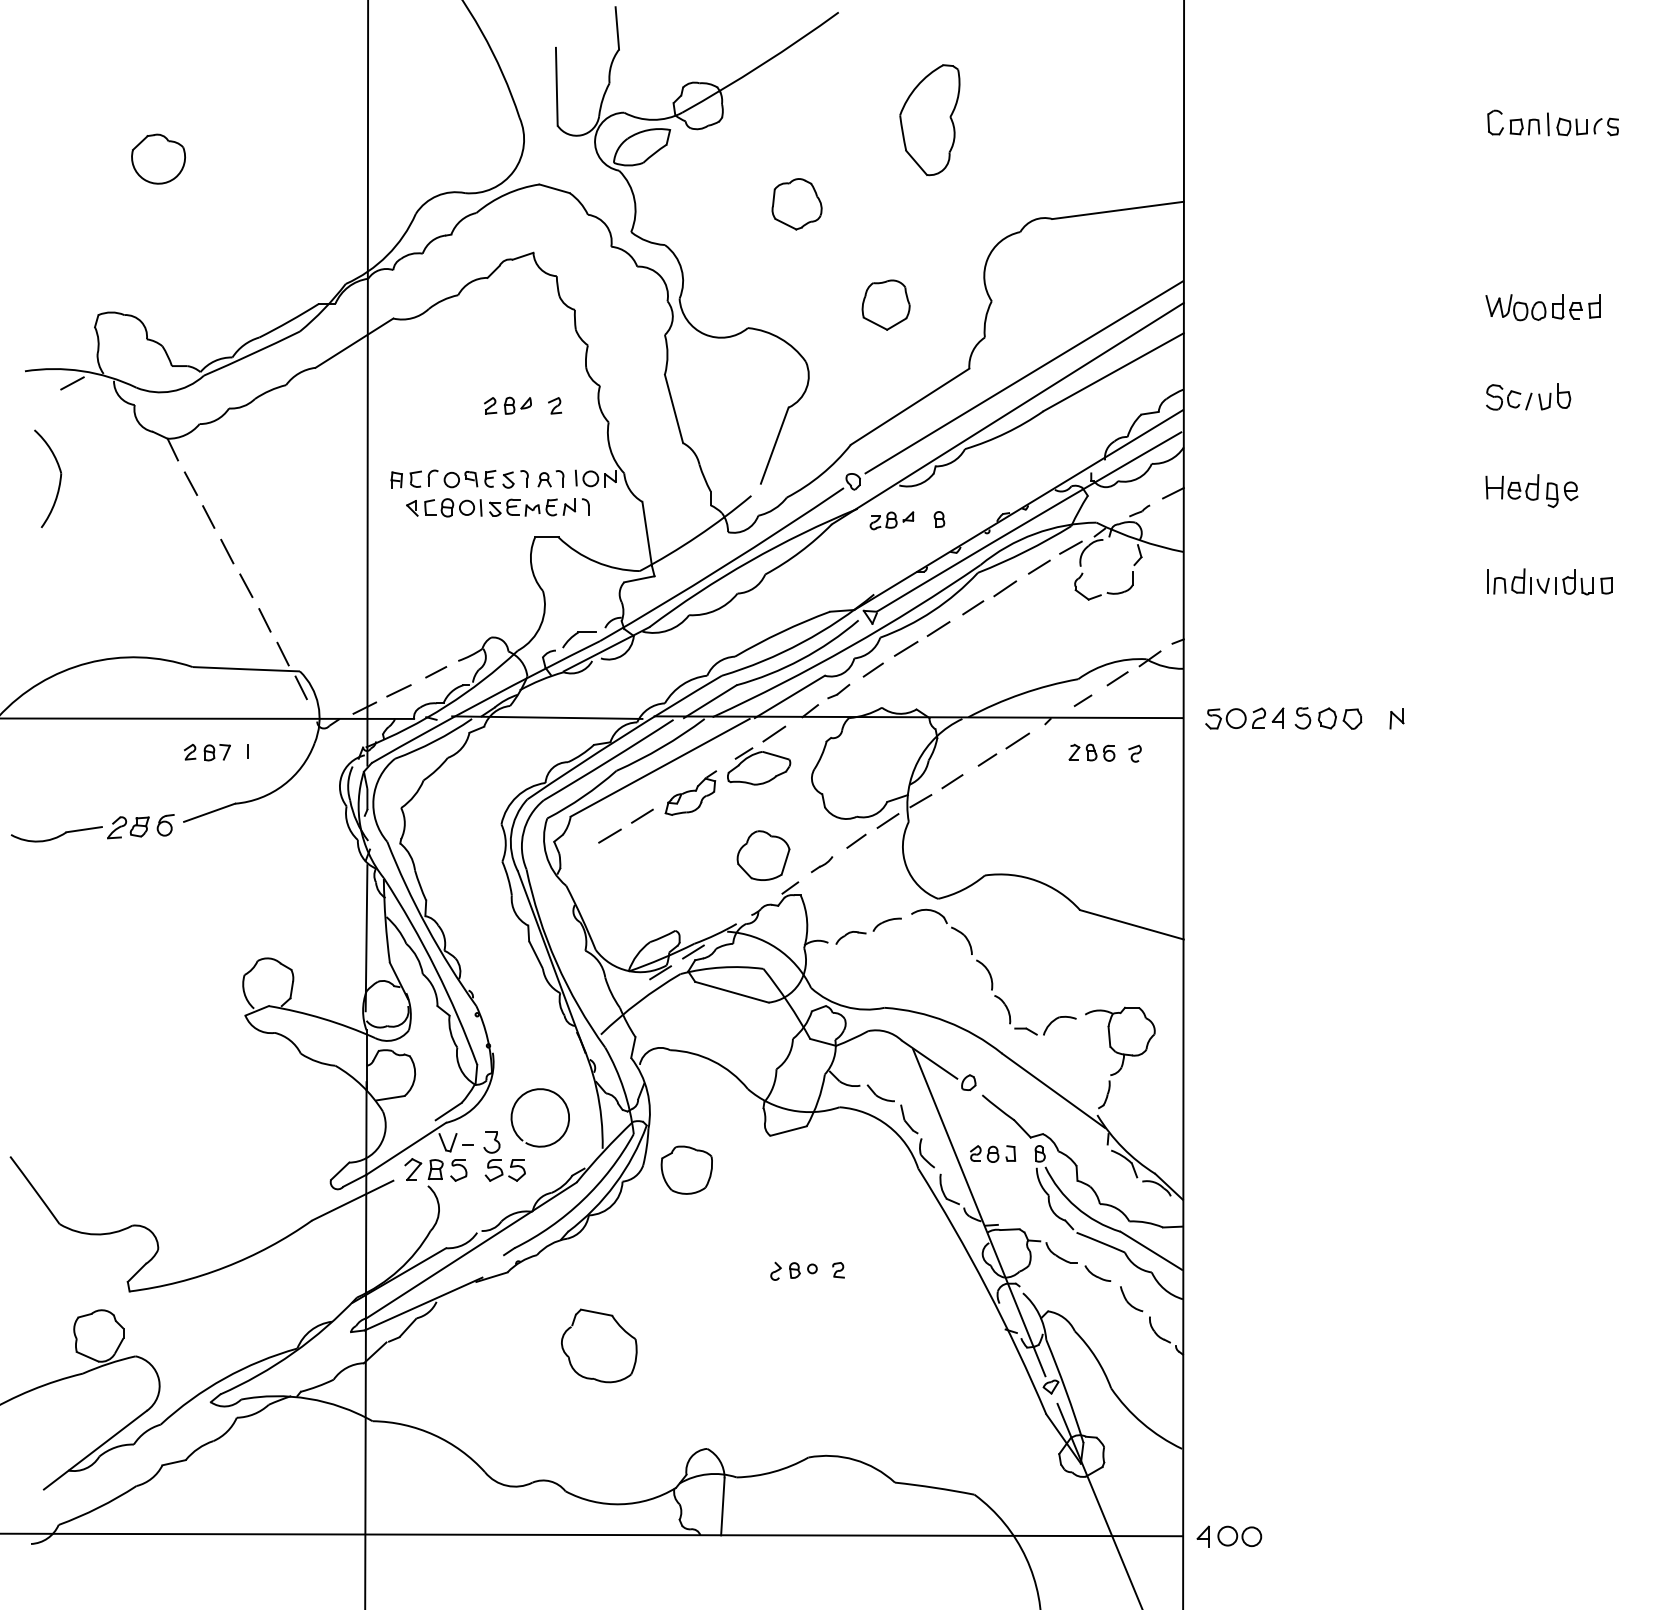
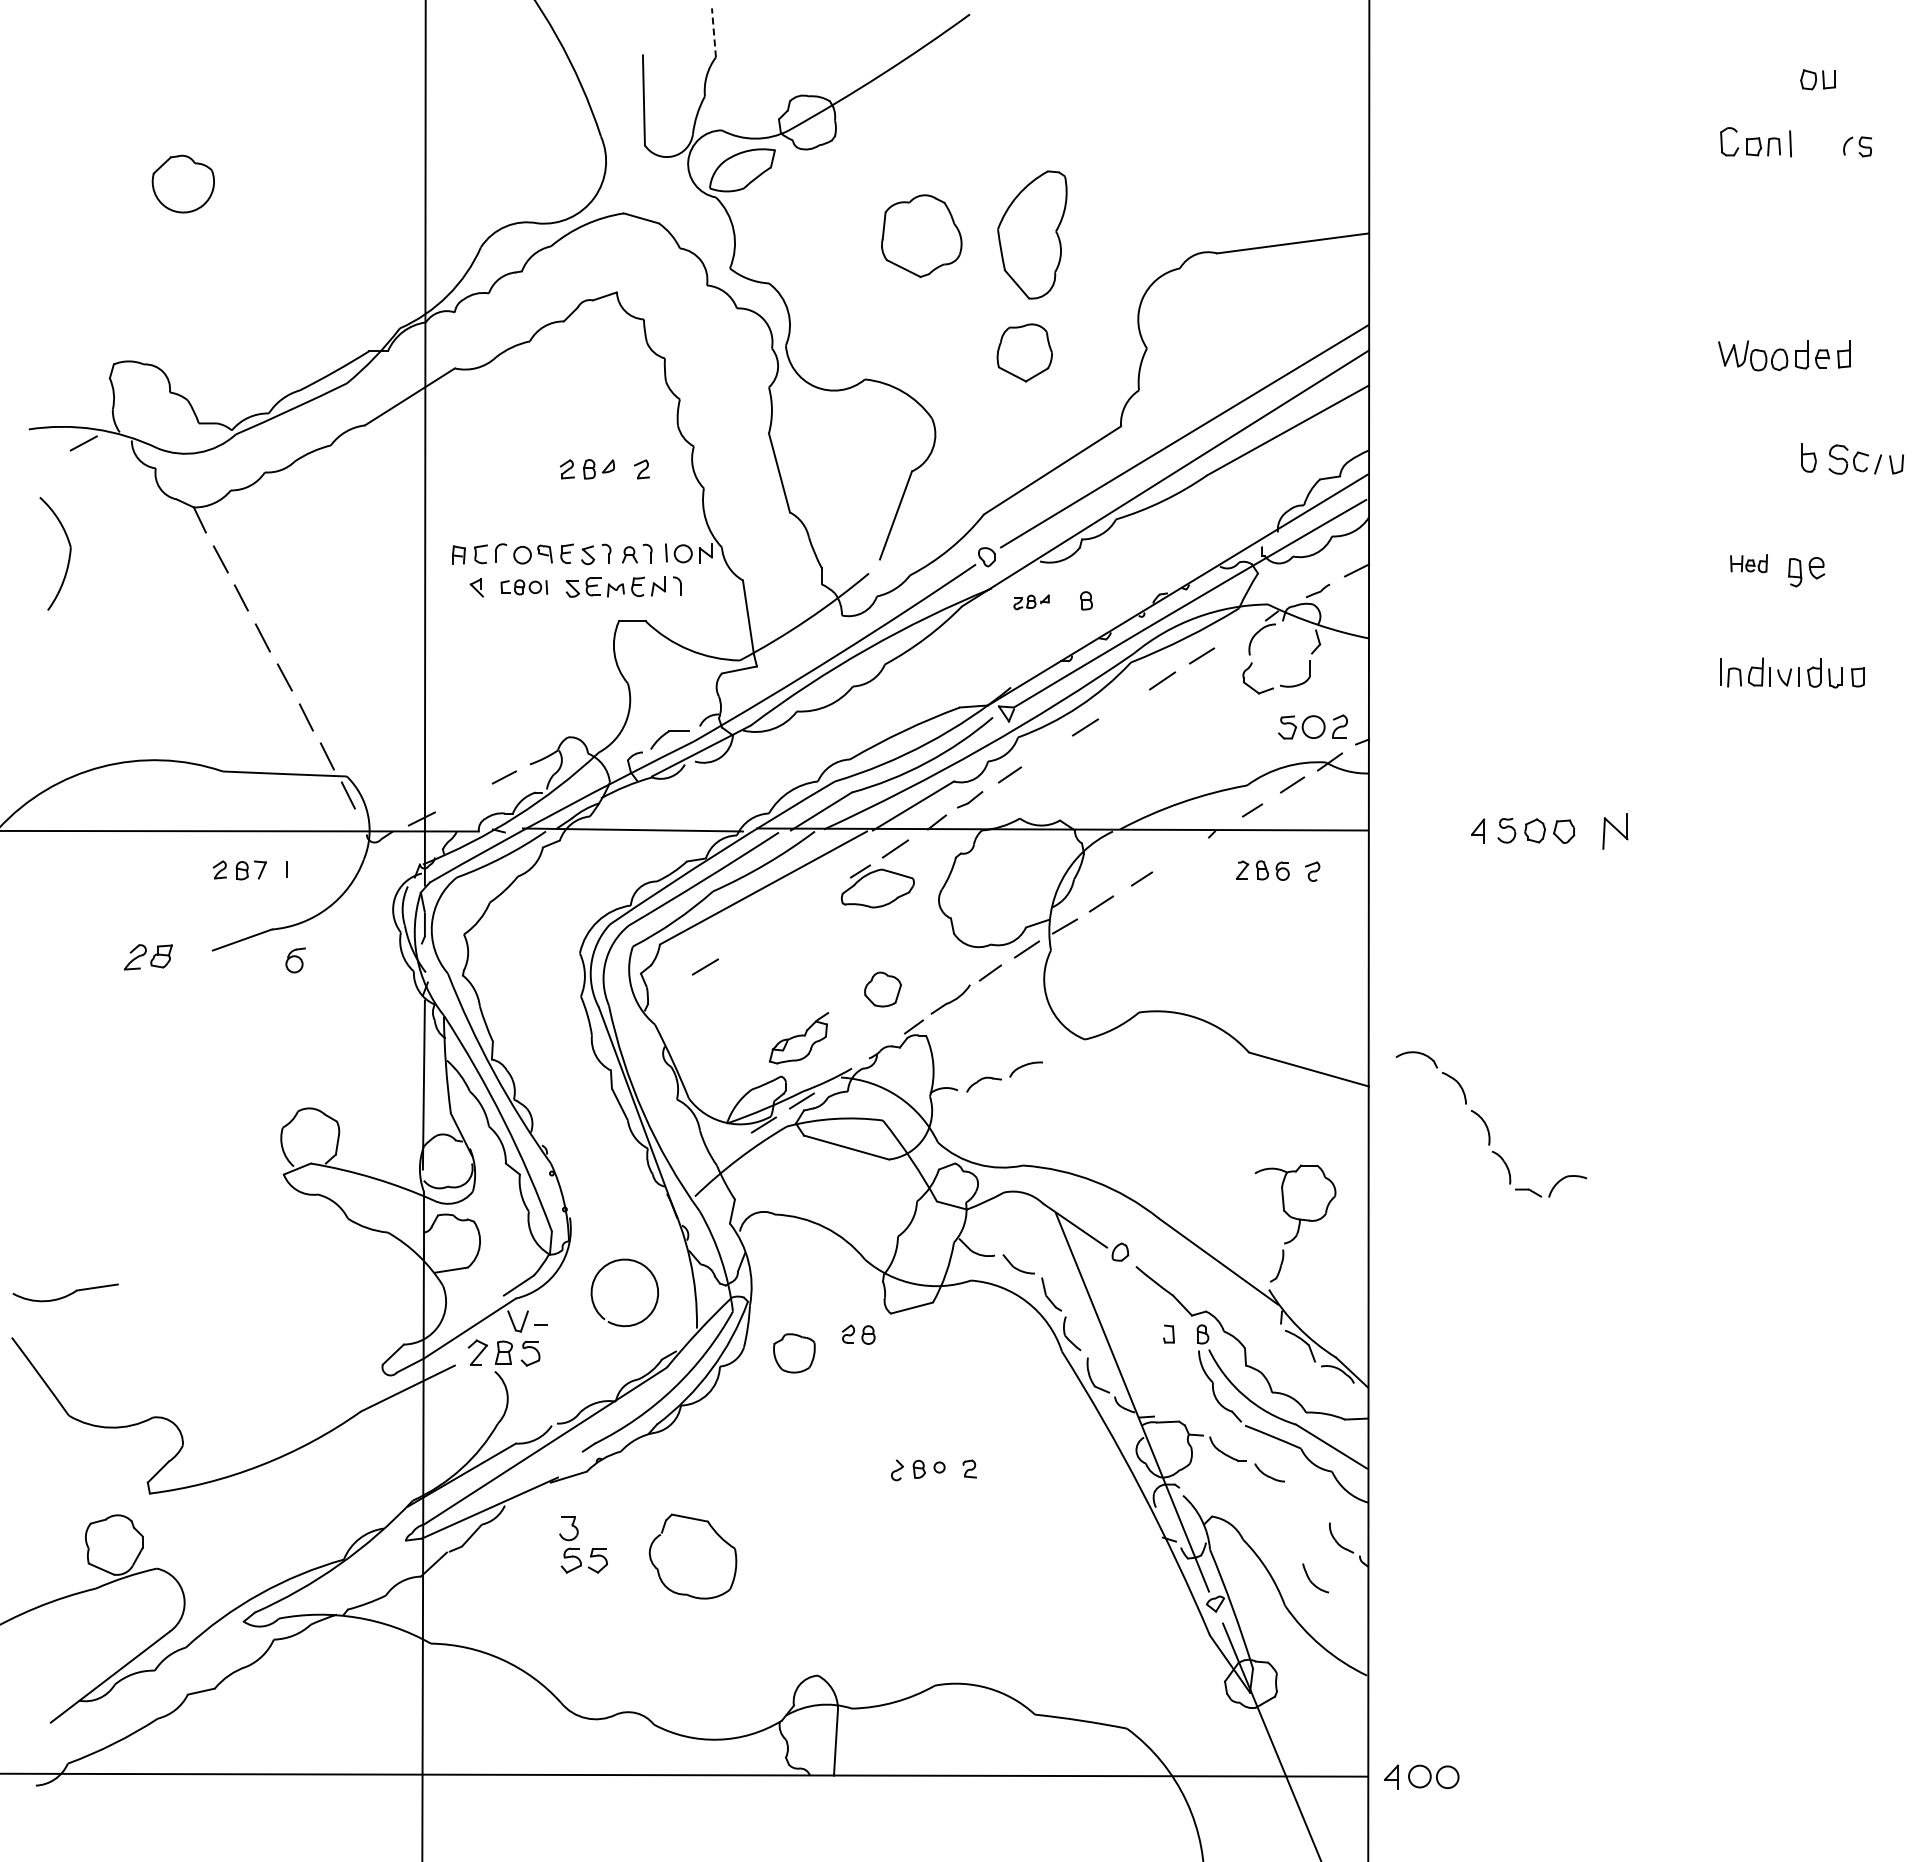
line: (616, 28) -> (713, 32), solid -> dashed
part: (929, 119) -> (1032, 234), moved
part: (1571, 126) -> (1817, 79), moved
part: (796, 204) -> (921, 236), size x1.4
part: (1517, 397) -> (1865, 459), moved
part: (1511, 487) -> (1748, 563), size x0.6
part: (453, 507) -> (524, 587), size x0.7
part: (891, 520) -> (1031, 602), size x0.7
line: (1070, 547) -> (1238, 633), removed
line: (973, 607) -> (1125, 702), removed
line: (906, 648) -> (1048, 750), removed
line: (398, 690) -> (460, 798), removed
part: (1235, 718) -> (1312, 726), moved
part: (1396, 718) -> (1615, 831), size x1.6
line: (1018, 740) -> (1177, 856), removed
part: (691, 793) -> (799, 1038), moved
line: (642, 815) -> (742, 943), removed
part: (165, 825) -> (295, 960), moved
part: (56, 833) -> (65, 1292), moved
part: (763, 855) -> (882, 989), size x0.6
part: (821, 864) -> (950, 999), size x1.6
part: (993, 972) -> (1491, 1124), moved
part: (984, 1153) -> (858, 1334), moved
part: (504, 1156) -> (583, 1544), moved
part: (687, 1170) -> (794, 1353), size x0.7
part: (1131, 1299) -> (1315, 1578), moved

